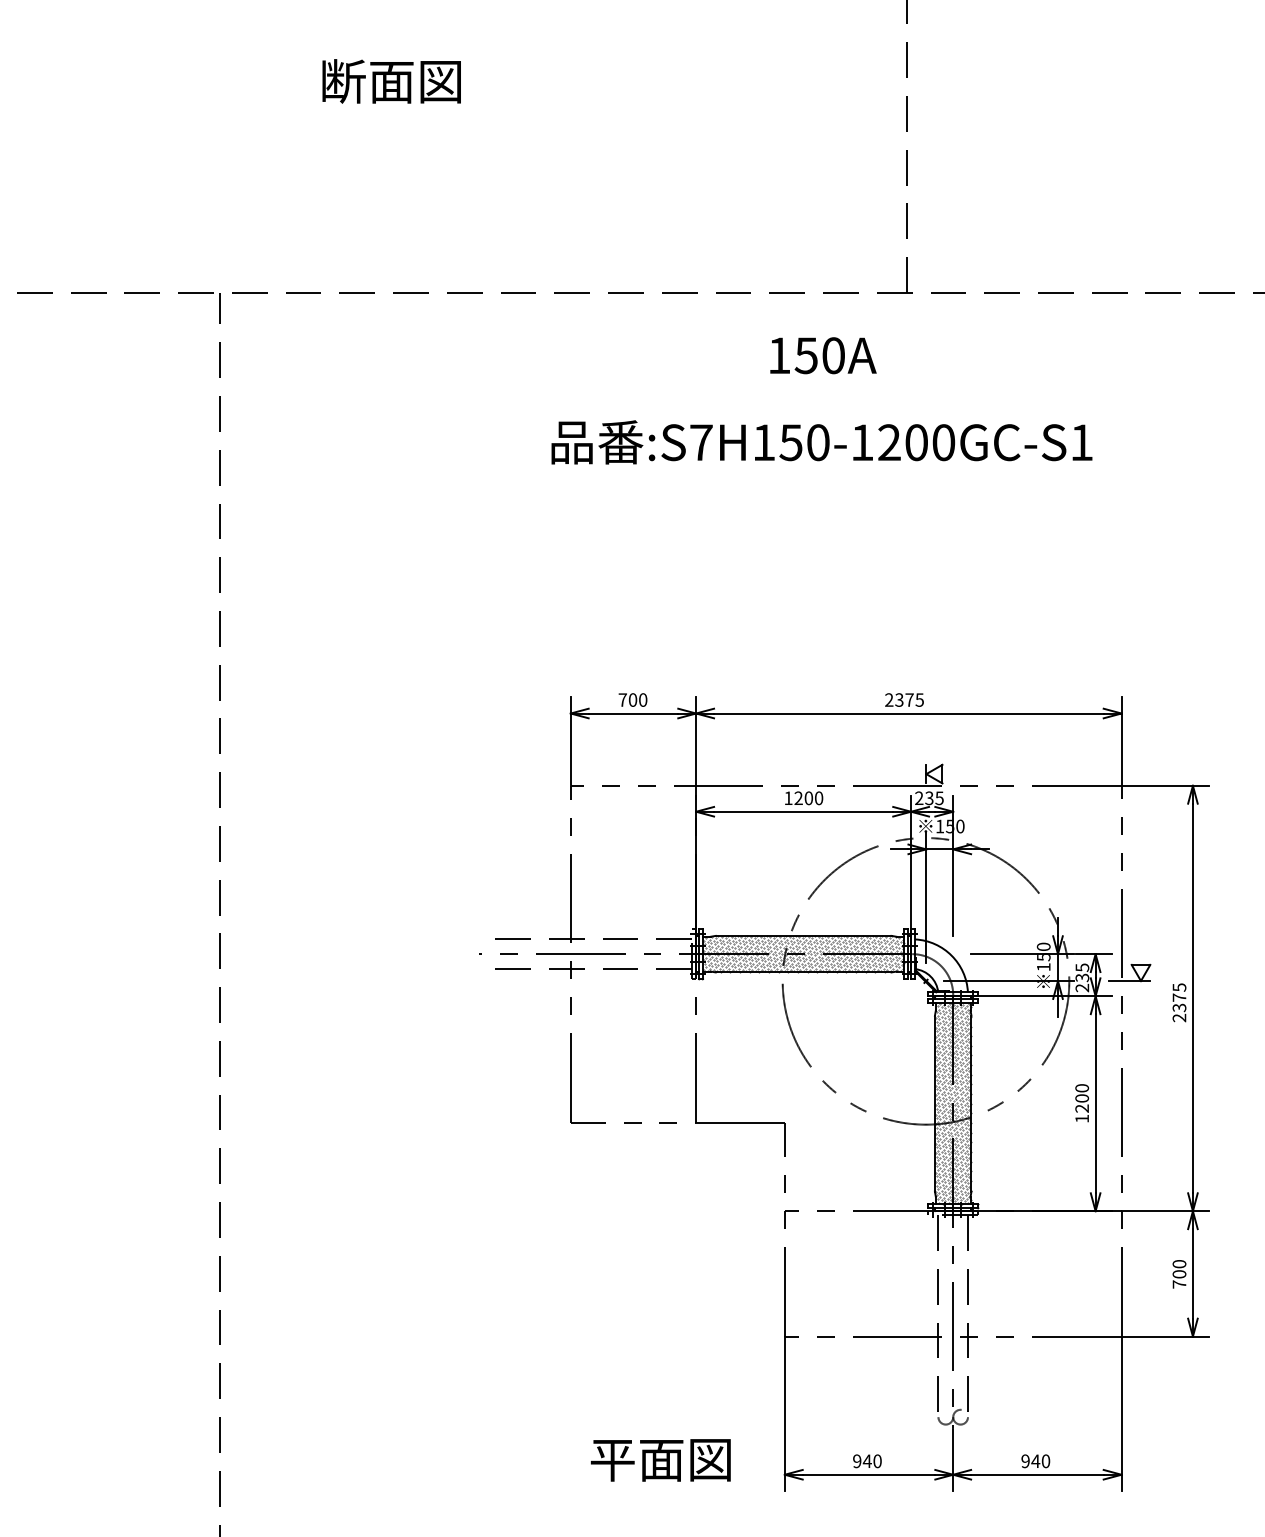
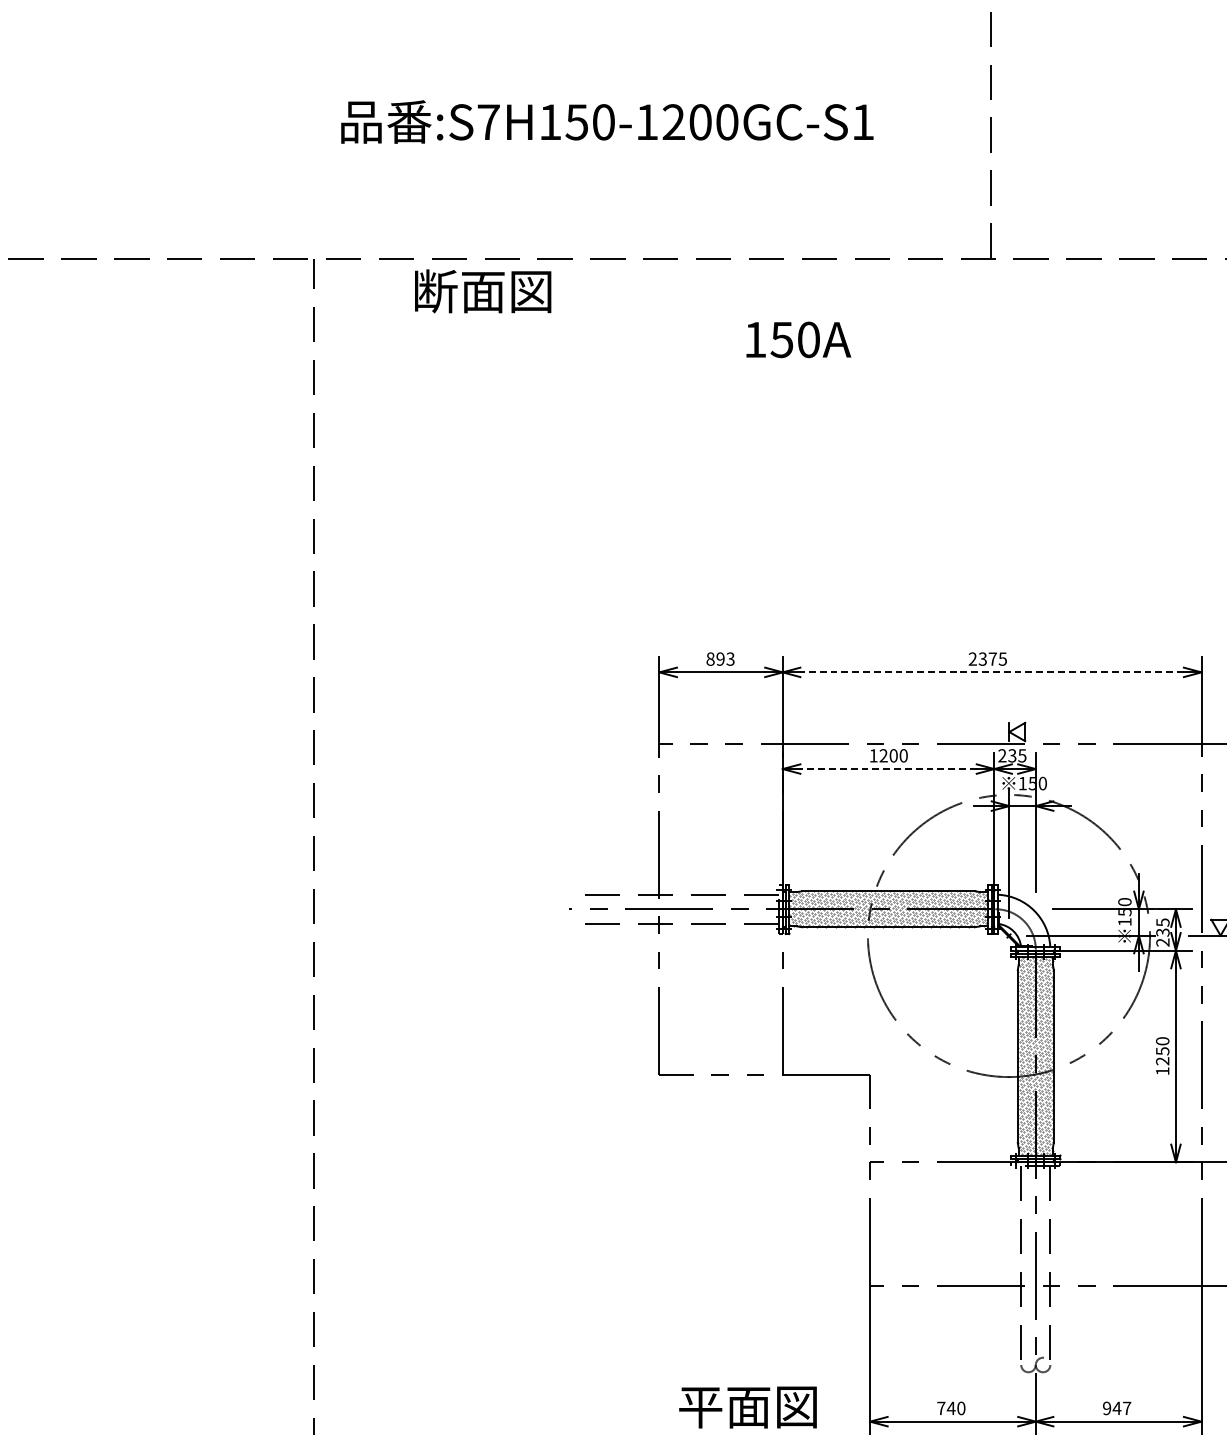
text: (391, 81) -> (482, 291), moved
text: (823, 355) -> (798, 339), moved
text: (821, 442) -> (606, 122), moved
text: (632, 699) -> (720, 658), 700 -> 893
line: (908, 713) -> (991, 672), solid -> dashed
line: (803, 811) -> (888, 768), solid -> dashed
text: (1081, 1098) -> (1162, 1051), 1200 -> 1250
text: (857, 1461) -> (941, 1408), 940 -> 740
text: (1045, 1461) -> (1126, 1408), 940 -> 947

